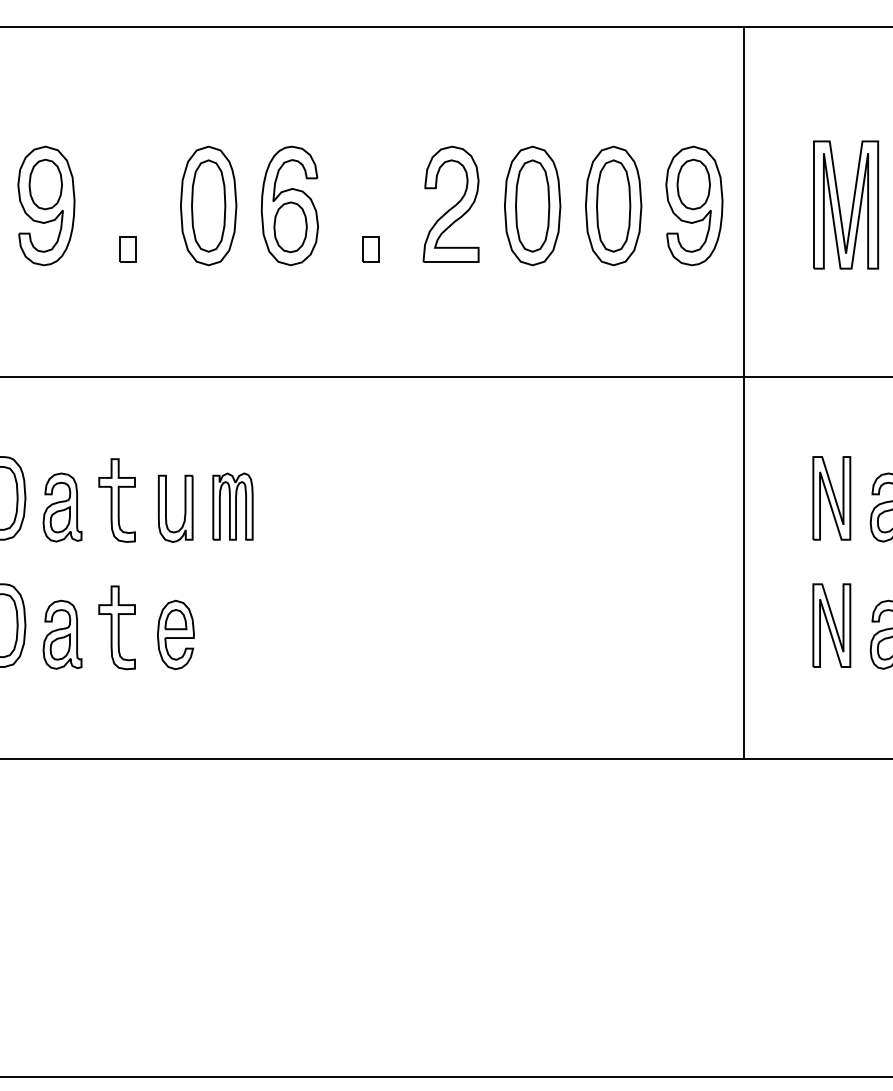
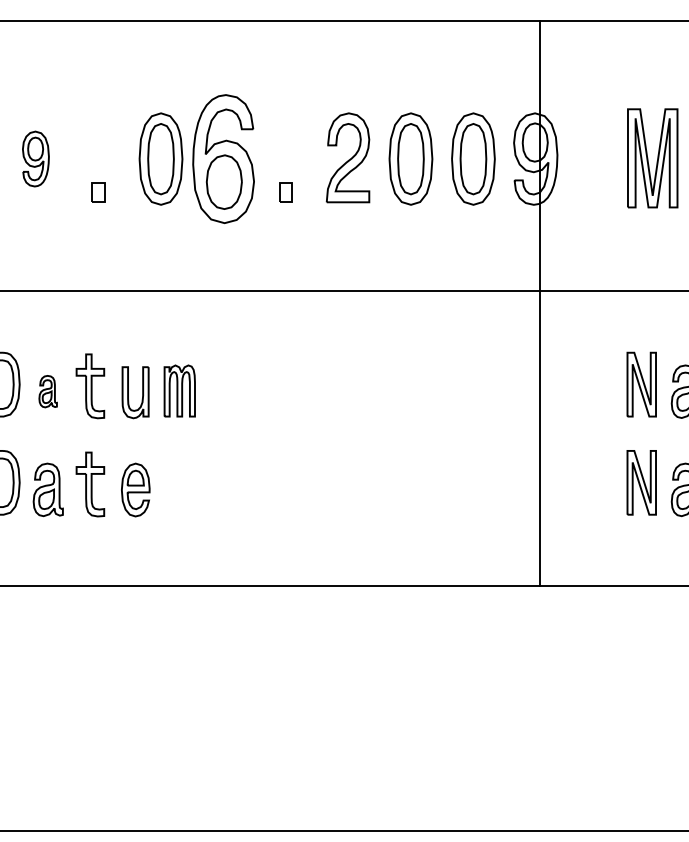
part: (45, 205) -> (35, 158), size x0.6
part: (289, 205) -> (223, 158), size x1.4
line: (743, 393) -> (539, 303), moved
part: (61, 507) -> (47, 391), size x0.6

